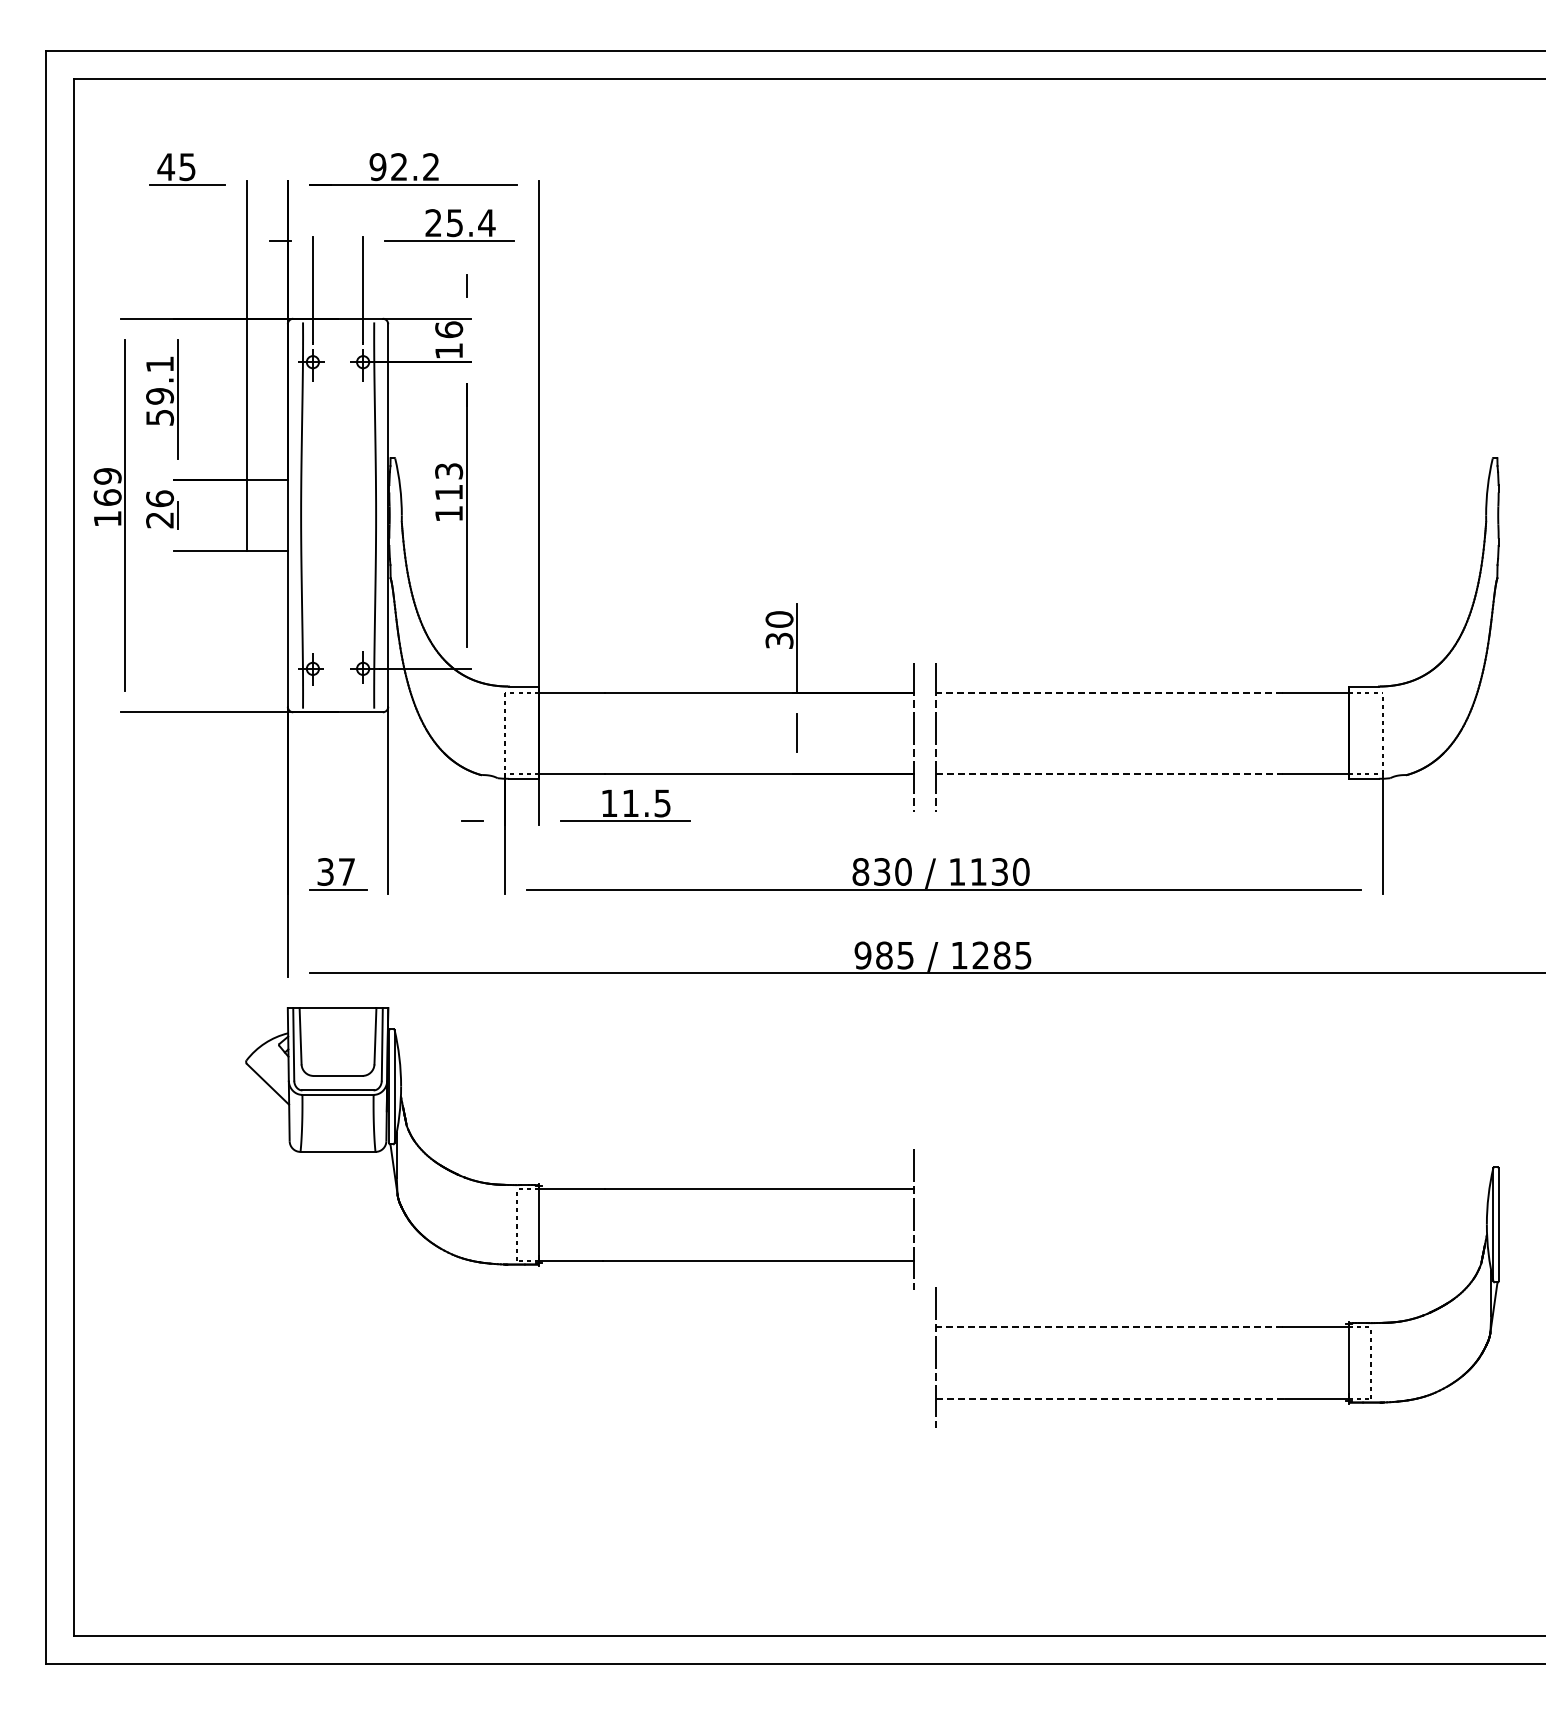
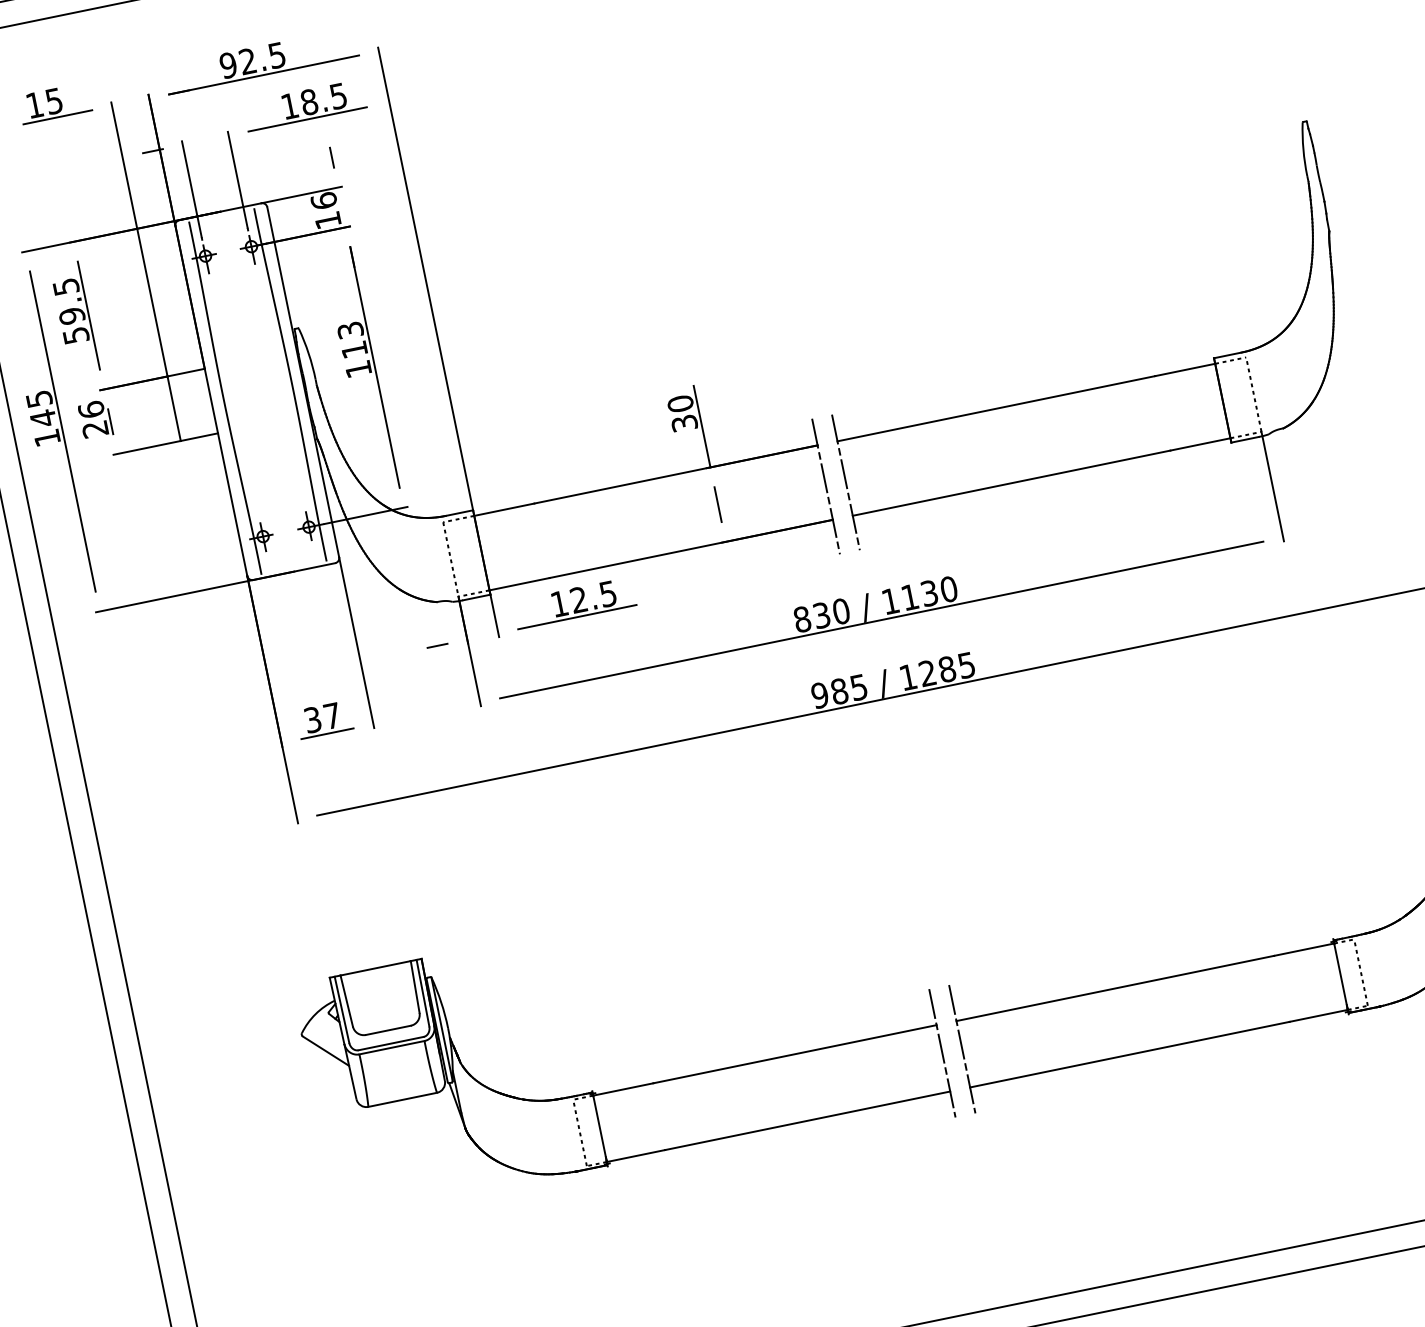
text: (166, 166) -> (34, 104), 45 -> 15
text: (430, 167) -> (276, 56), 92.2 -> 92.5
text: (460, 223) -> (314, 101), 25.4 -> 18.5
text: (160, 364) -> (66, 286), 59.1 -> 59.5
text: (107, 487) -> (41, 409), 169 -> 145
line: (1109, 692) -> (996, 408), dashed -> solid
line: (1109, 774) -> (1011, 483), dashed -> solid
text: (630, 802) -> (578, 599), 11.5 -> 12.5
part: (579, 1188) -> (630, 1087), moved
line: (1109, 1326) -> (1115, 988), dashed -> solid
line: (1110, 1399) -> (1129, 1055), dashed -> solid

